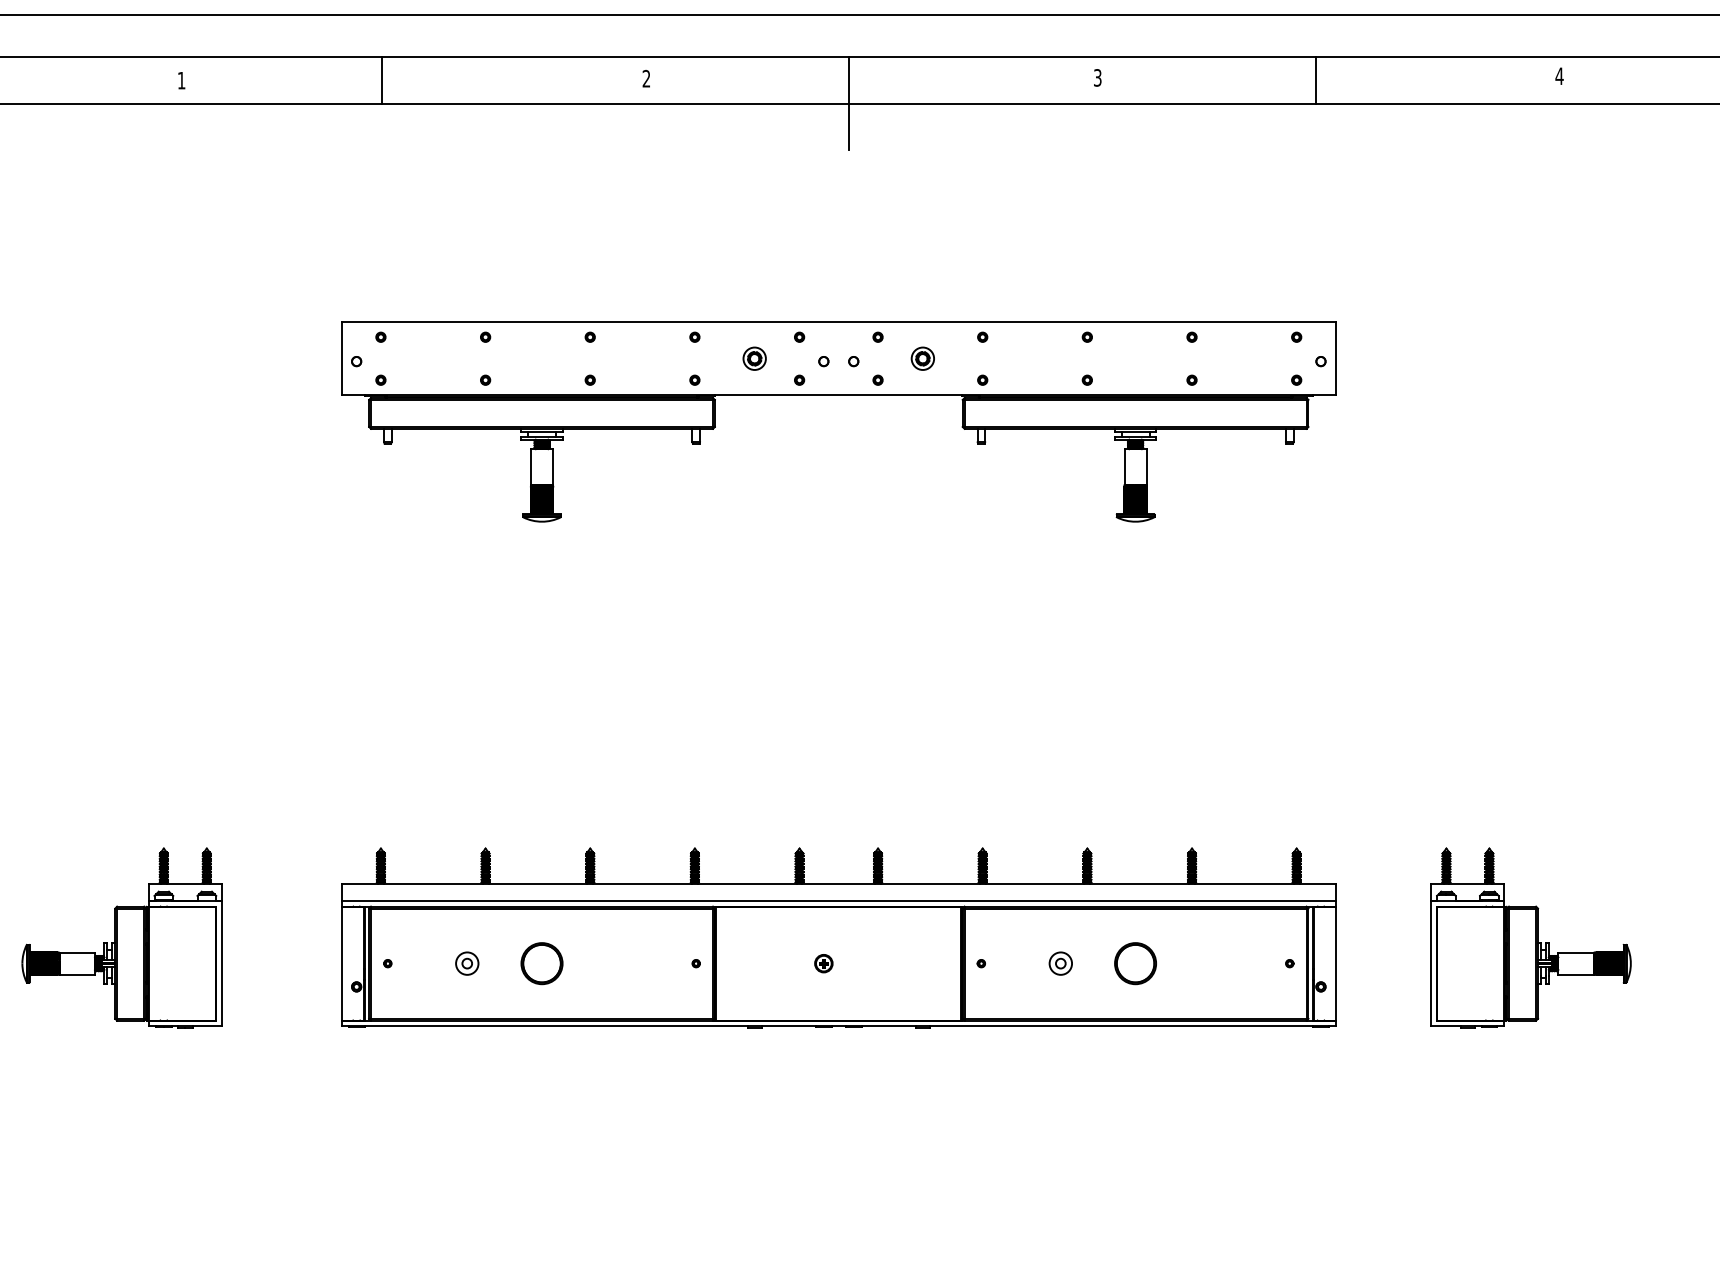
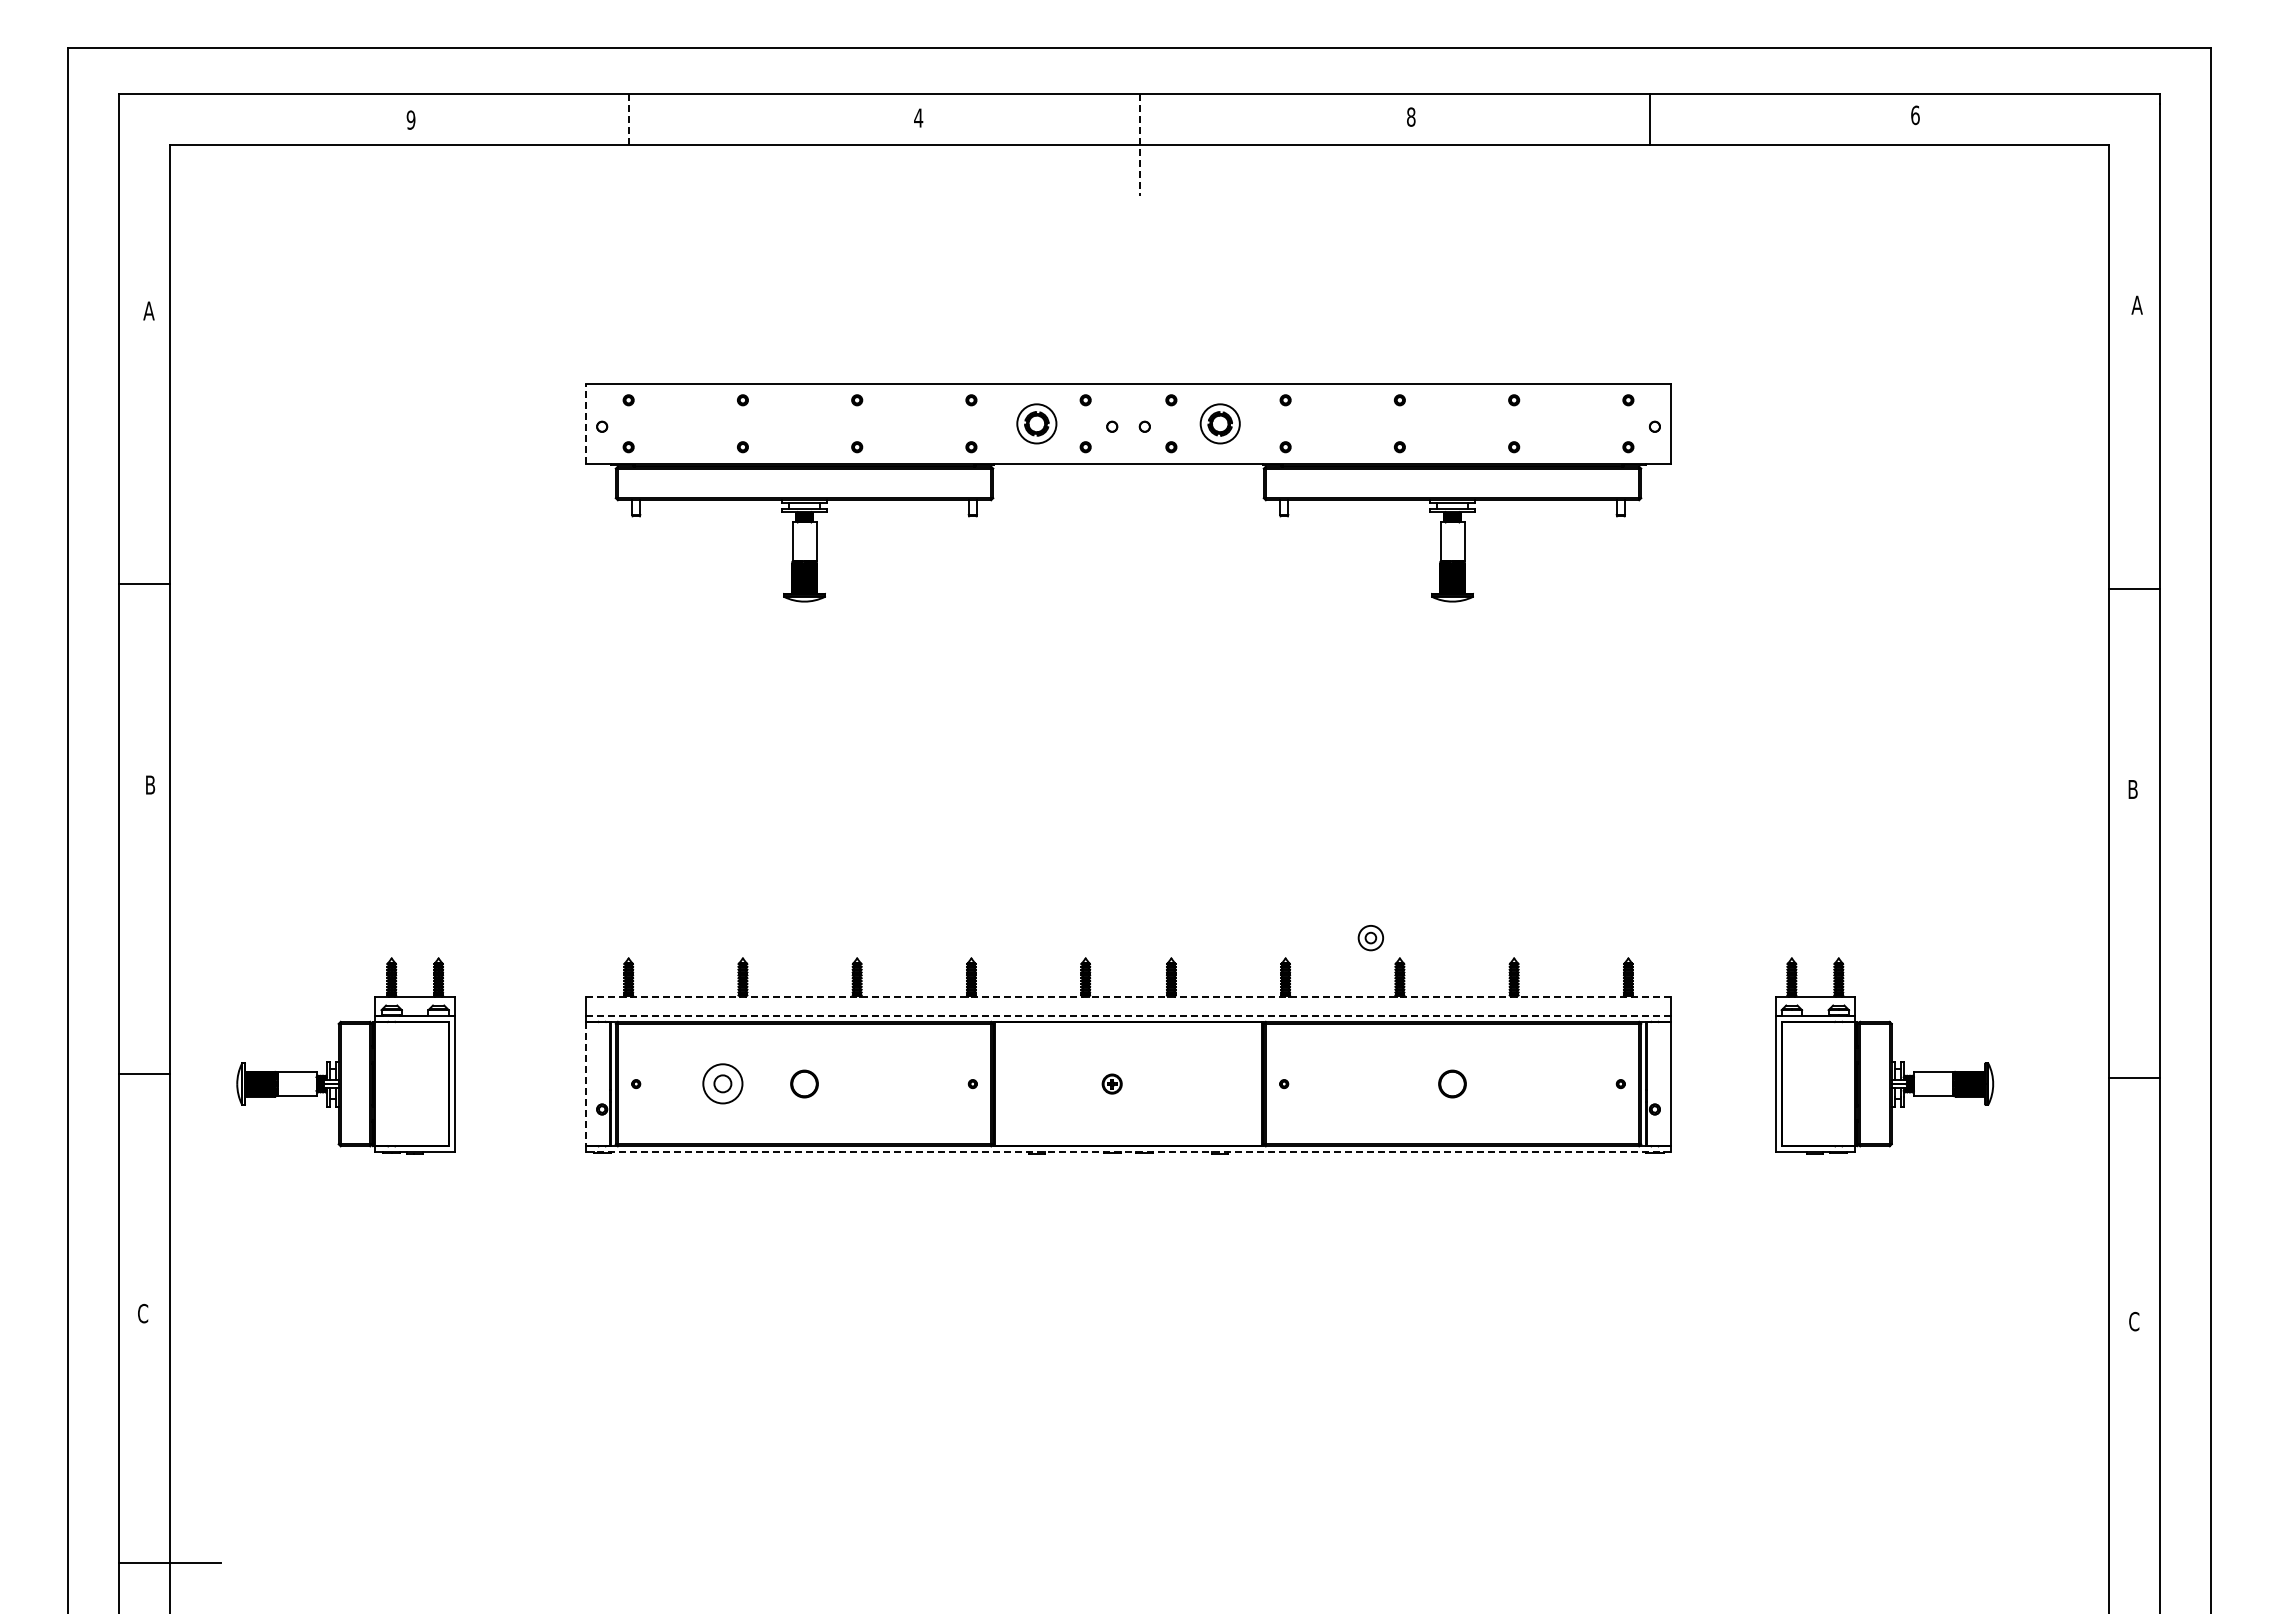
text: (1558, 76) -> (1914, 115), 4 -> 6
text: (1098, 77) -> (1411, 116), 3 -> 8
text: (646, 78) -> (918, 117), 2 -> 4
text: (181, 80) -> (410, 119), 1 -> 9
line: (381, 80) -> (629, 119), solid -> dashed
line: (848, 103) -> (1139, 145), solid -> dashed
line: (341, 358) -> (585, 423), solid -> dashed
part: (754, 358) -> (1036, 423), size x1.6
part: (923, 358) -> (1220, 423), size x1.6
line: (838, 884) -> (1128, 997), solid -> dashed
line: (838, 900) -> (1128, 1015), solid -> dashed
part: (541, 963) -> (804, 1083), size x0.6
part: (1135, 963) -> (1452, 1083), size x0.6
line: (341, 964) -> (585, 1084), solid -> dashed
part: (466, 964) -> (722, 1084), size x1.6
part: (1060, 964) -> (1370, 938), moved
line: (838, 1026) -> (1128, 1152), solid -> dashed

